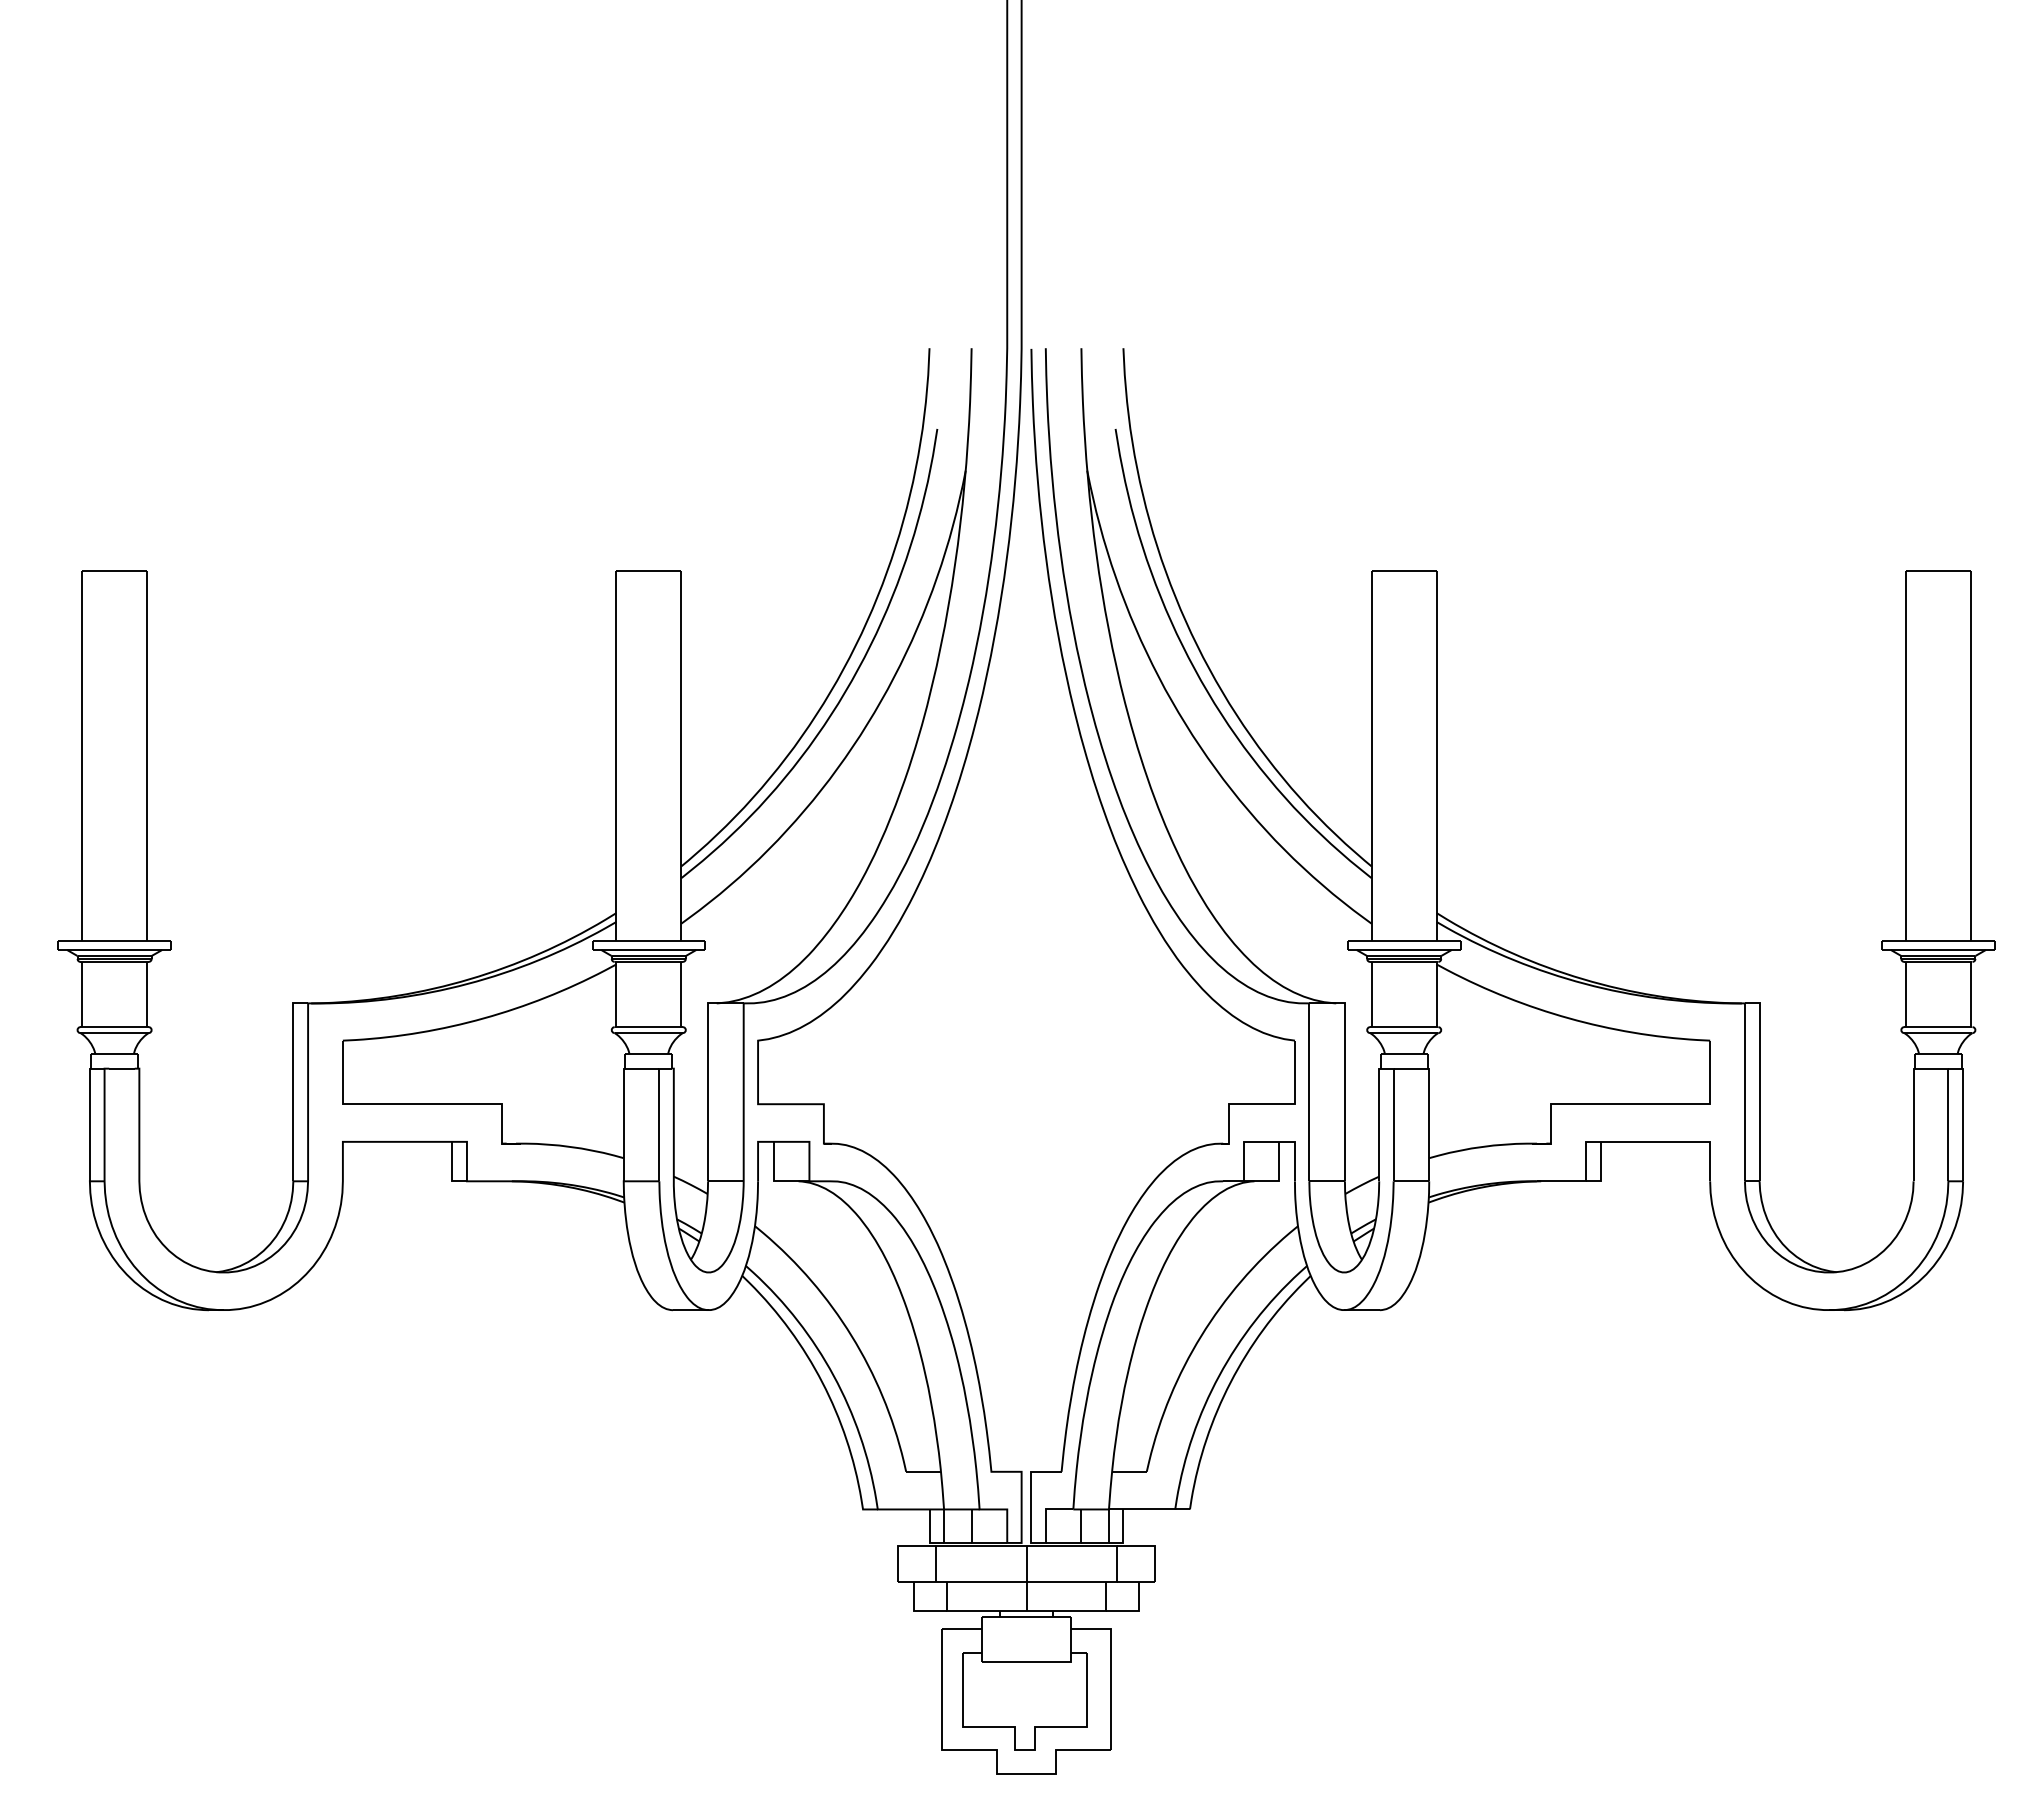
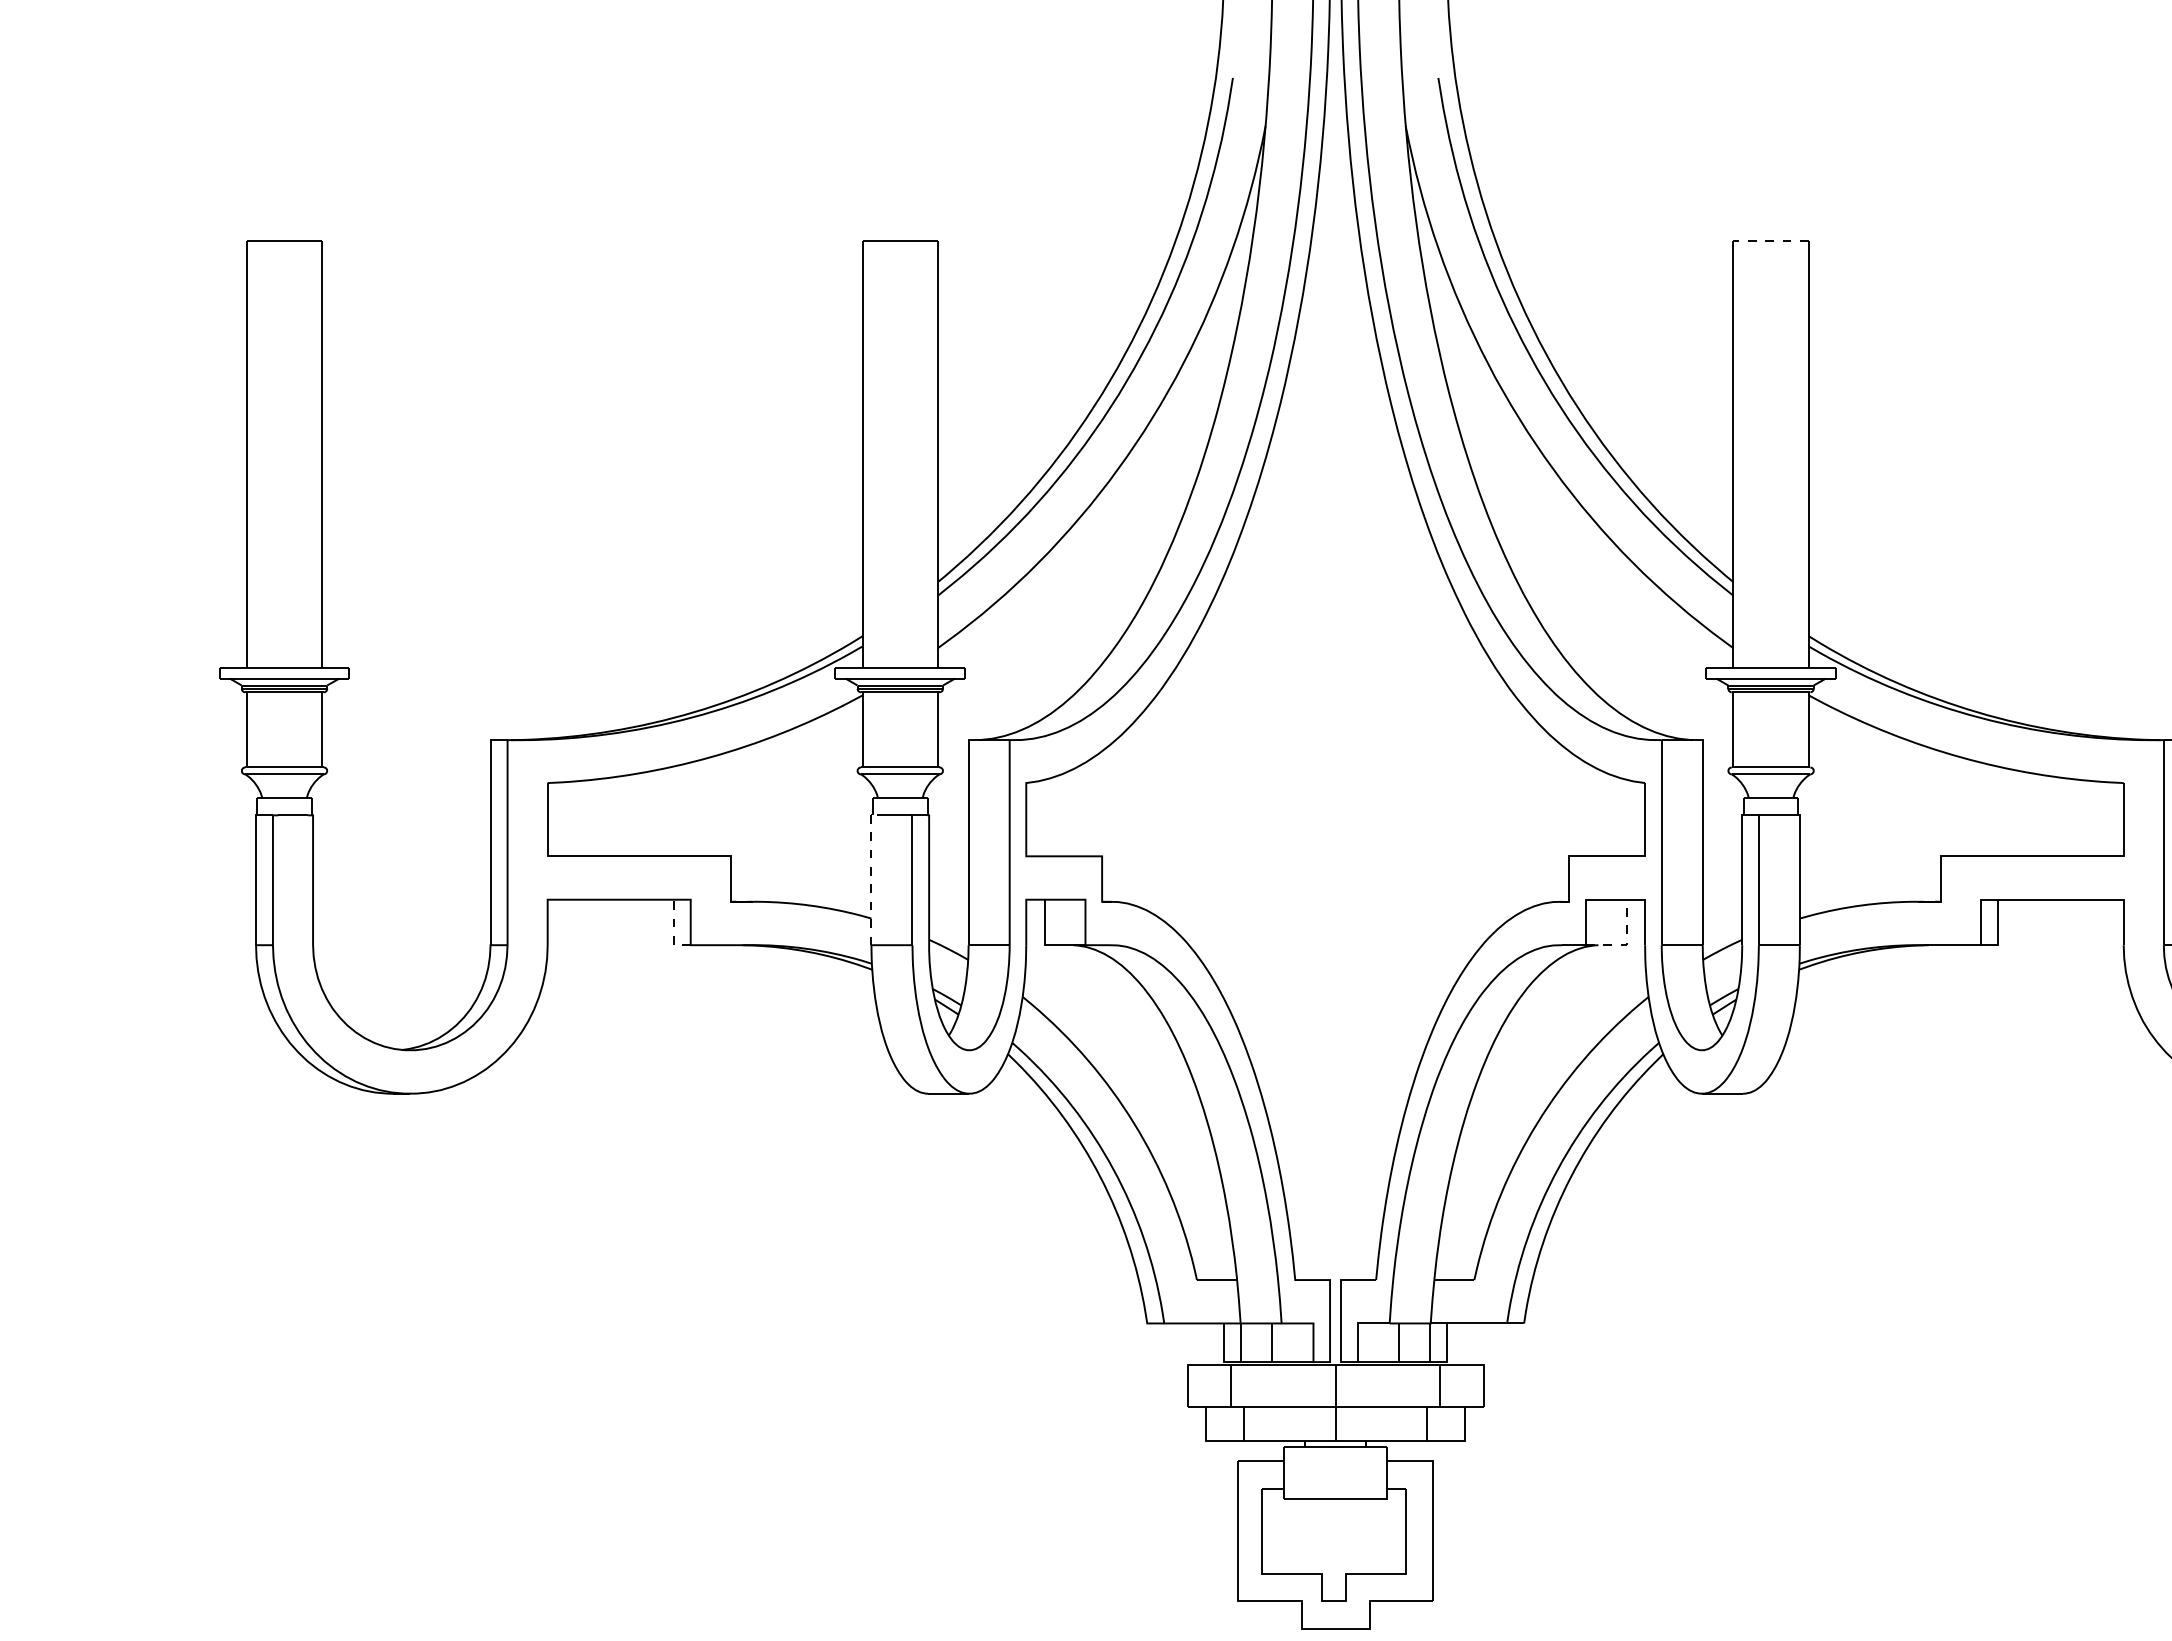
line: (1404, 570) -> (1771, 241), solid -> dashed
line: (623, 1121) -> (871, 876), solid -> dashed
line: (452, 1169) -> (674, 931), solid -> dashed
line: (1279, 1179) -> (1627, 943), solid -> dashed

